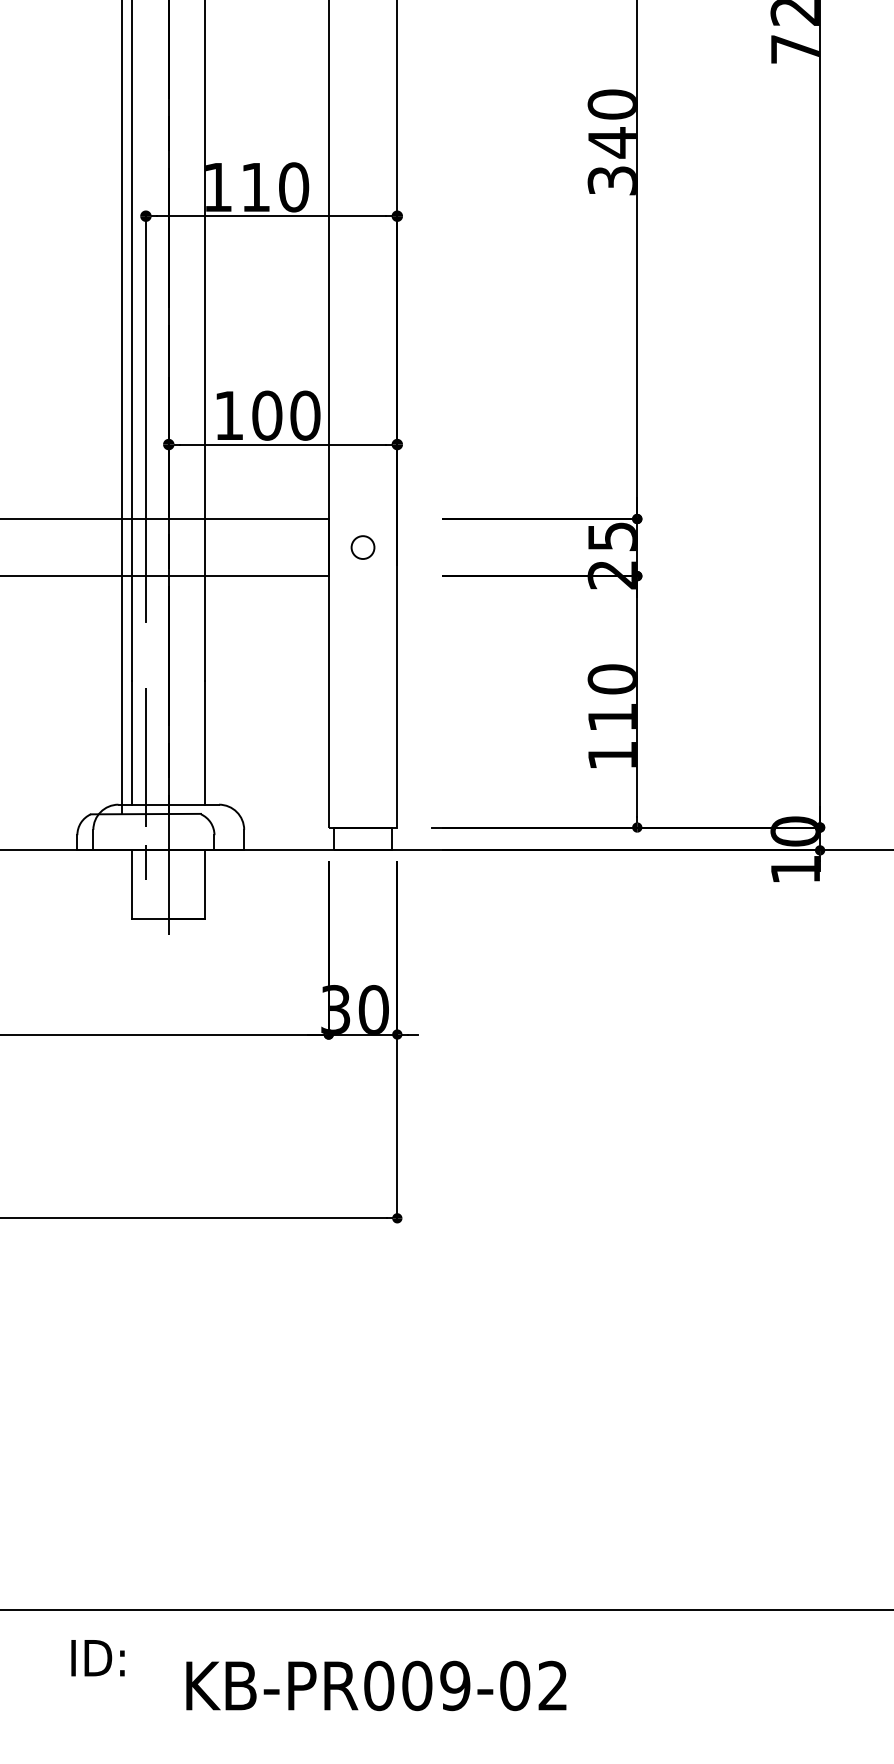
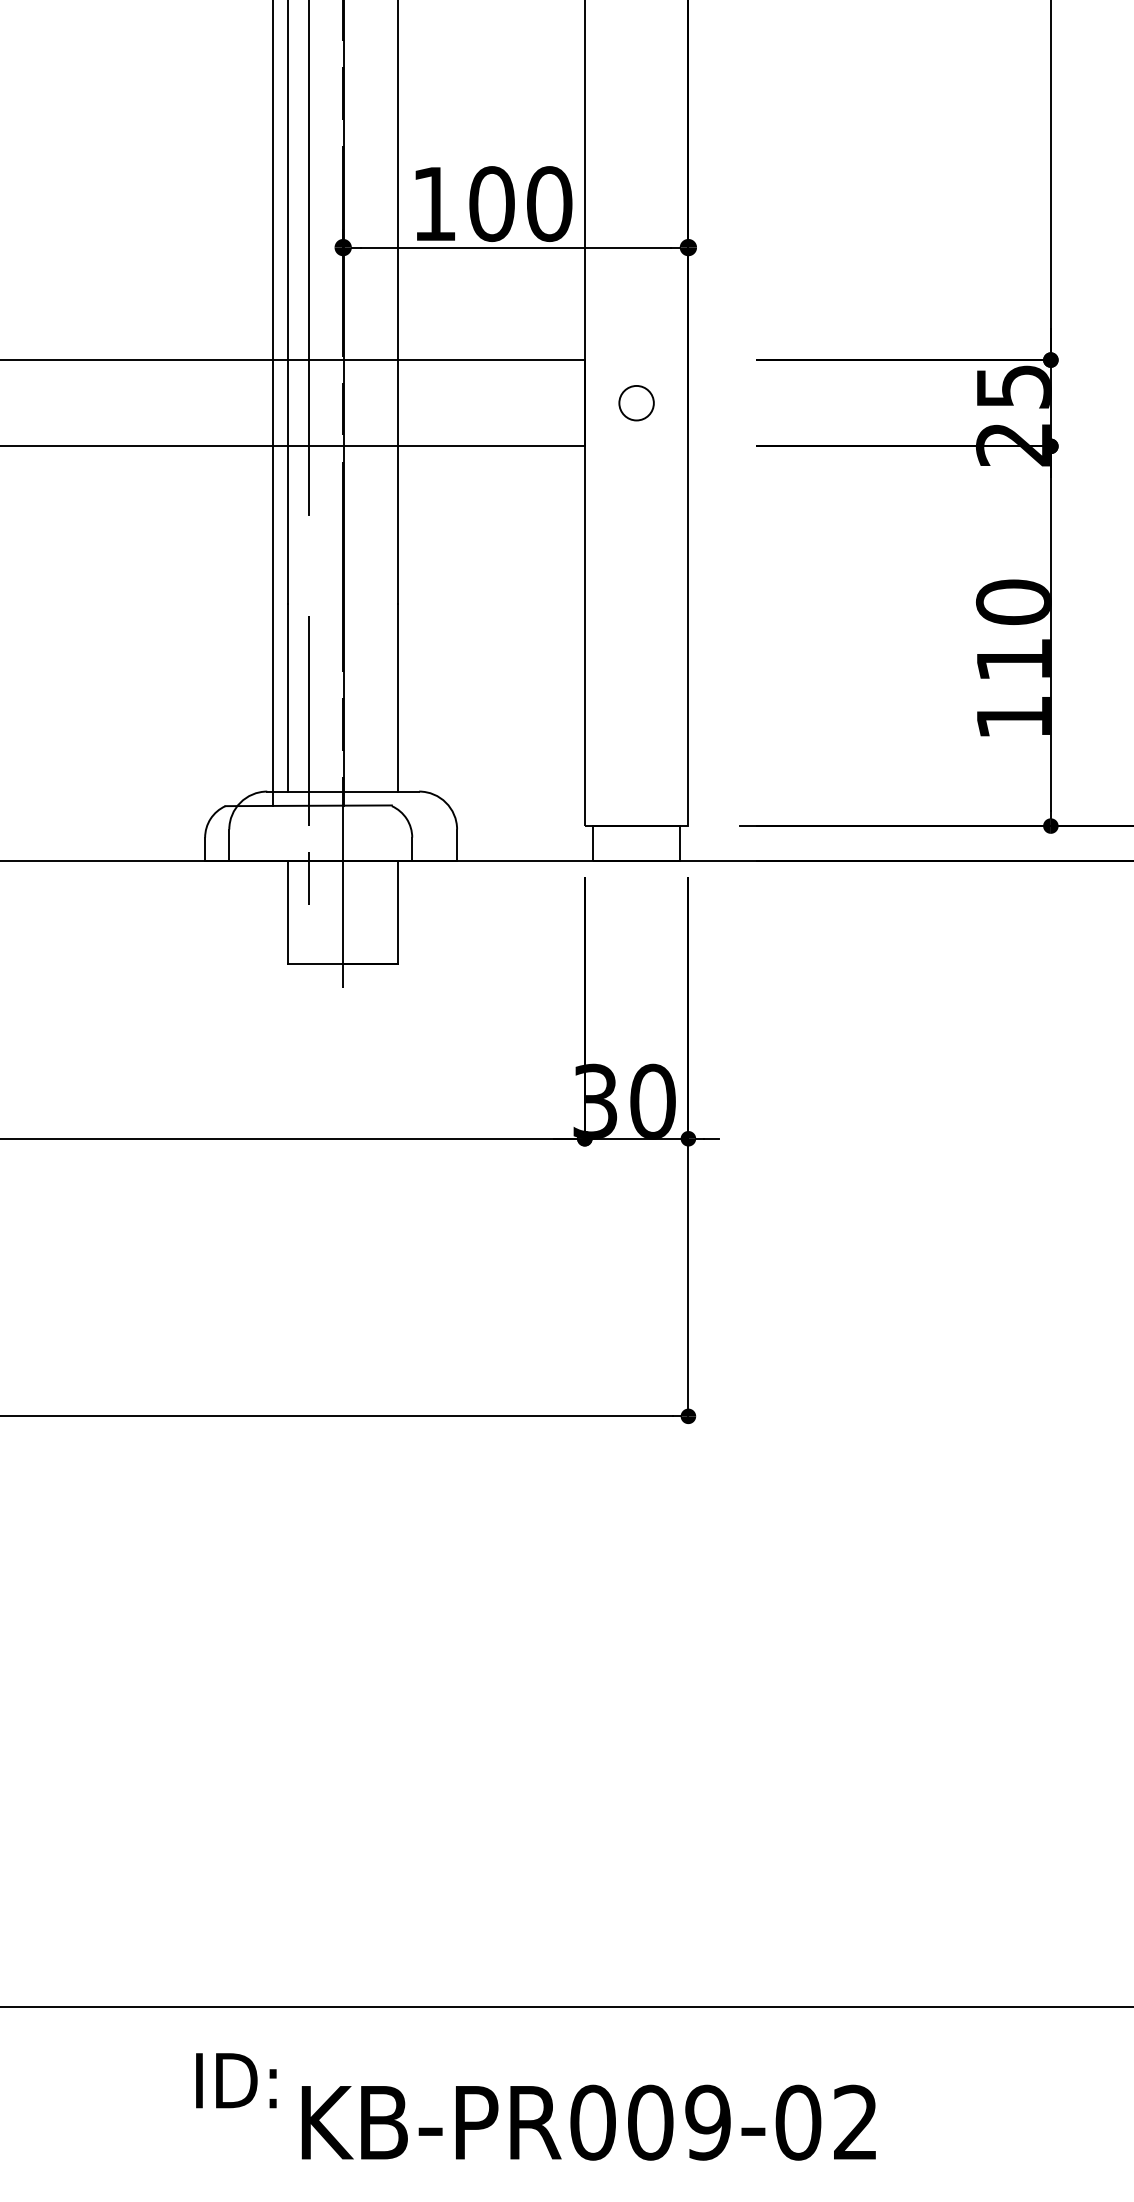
text: (376, 1685) -> (588, 2122), moved

